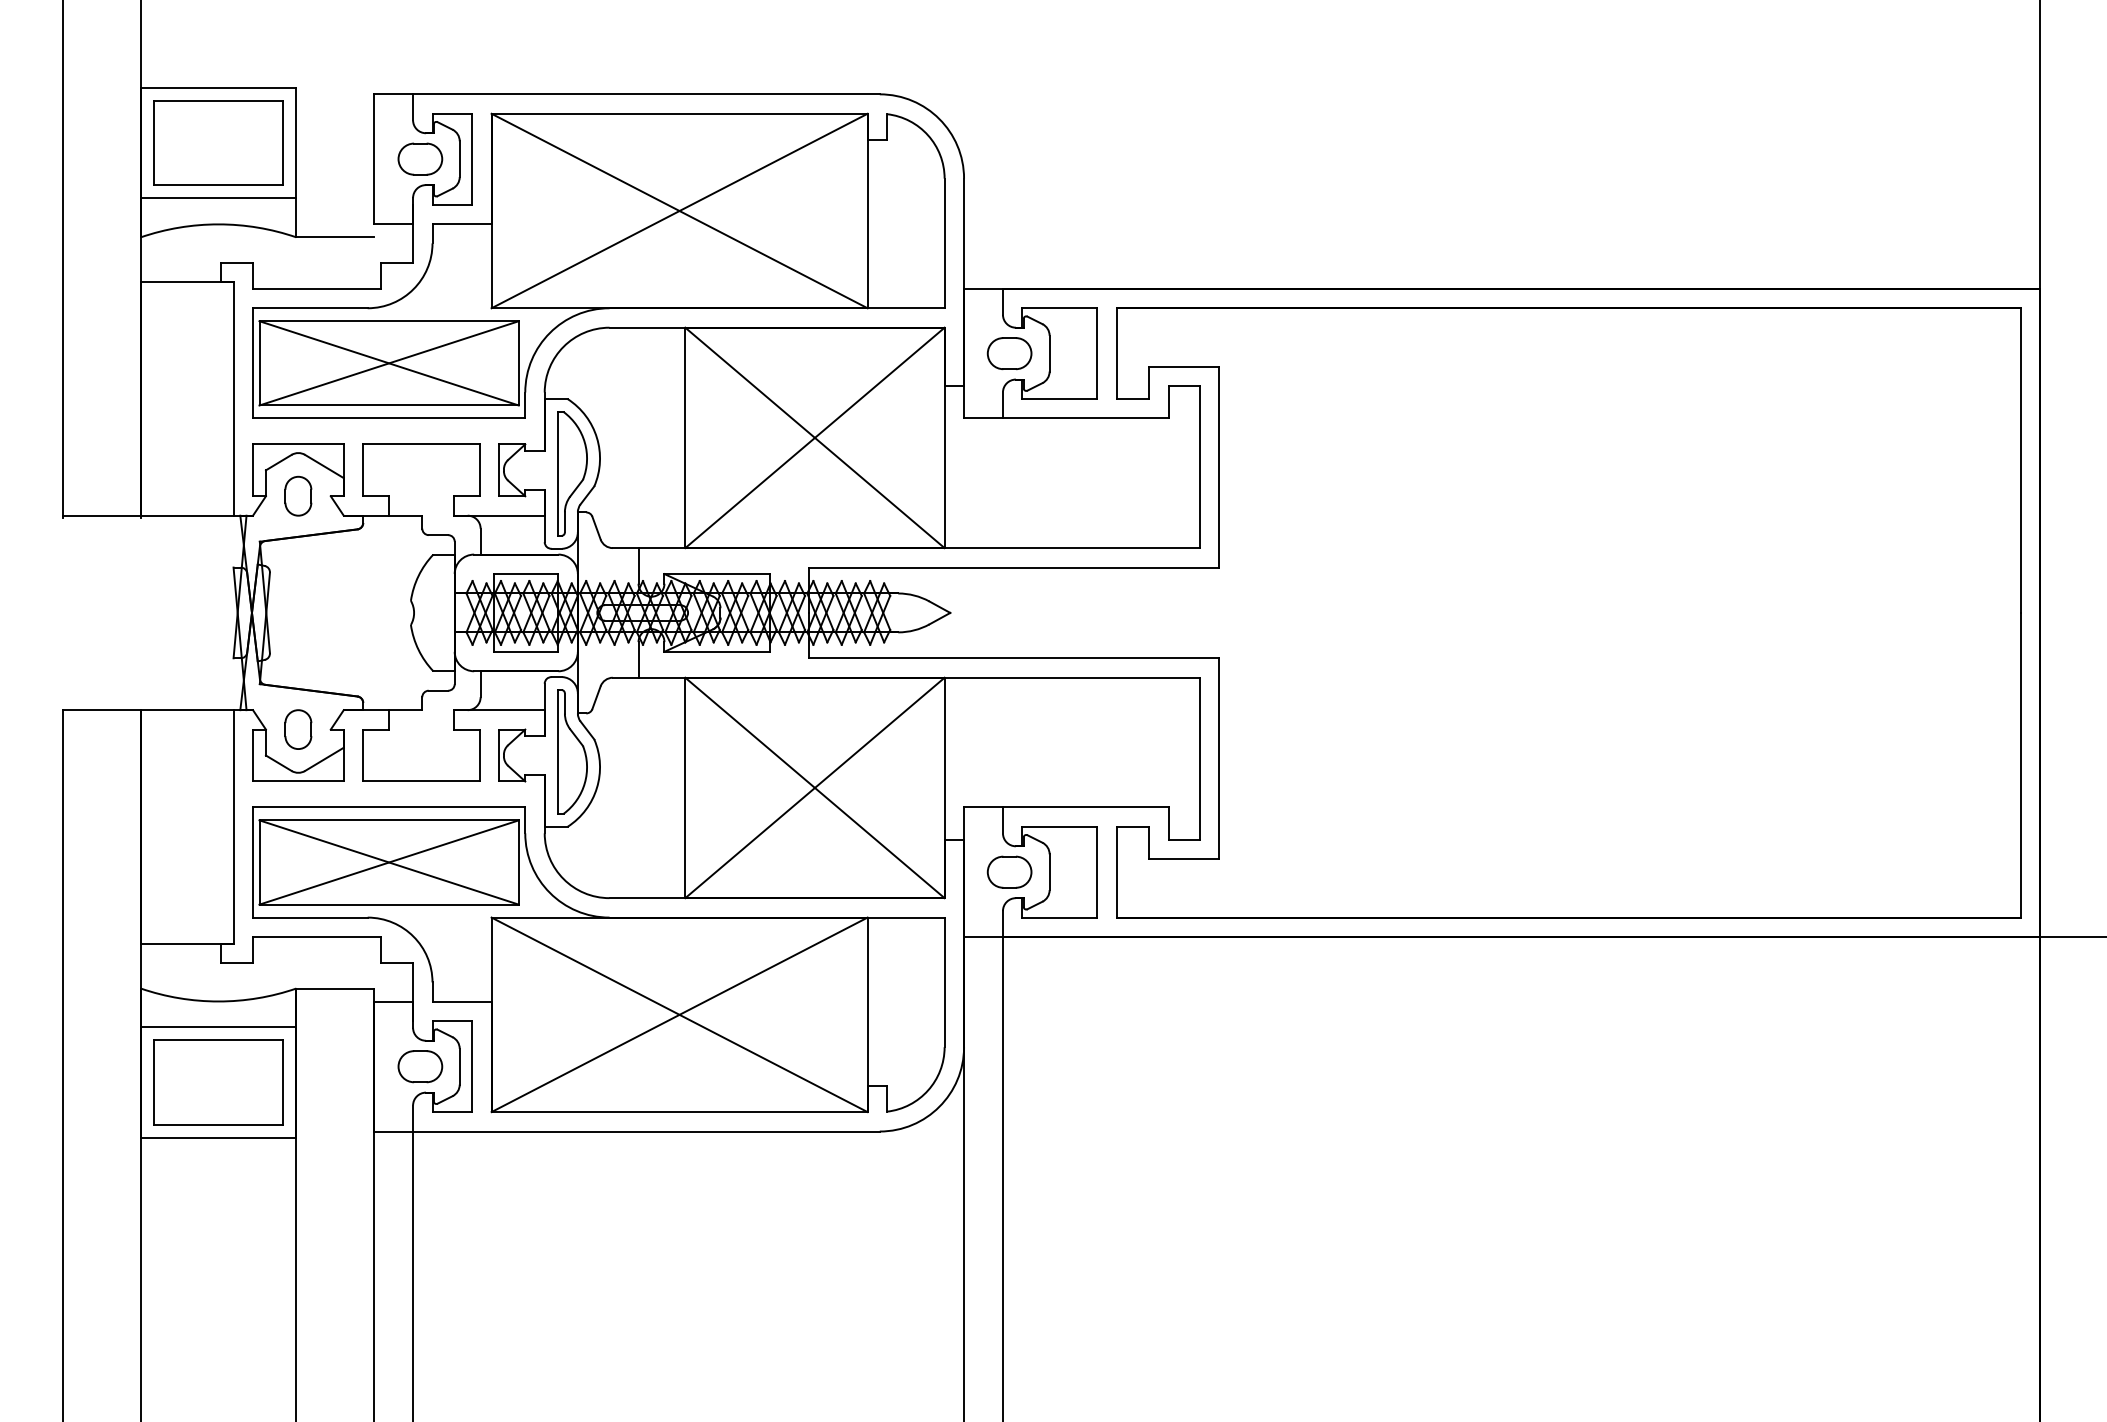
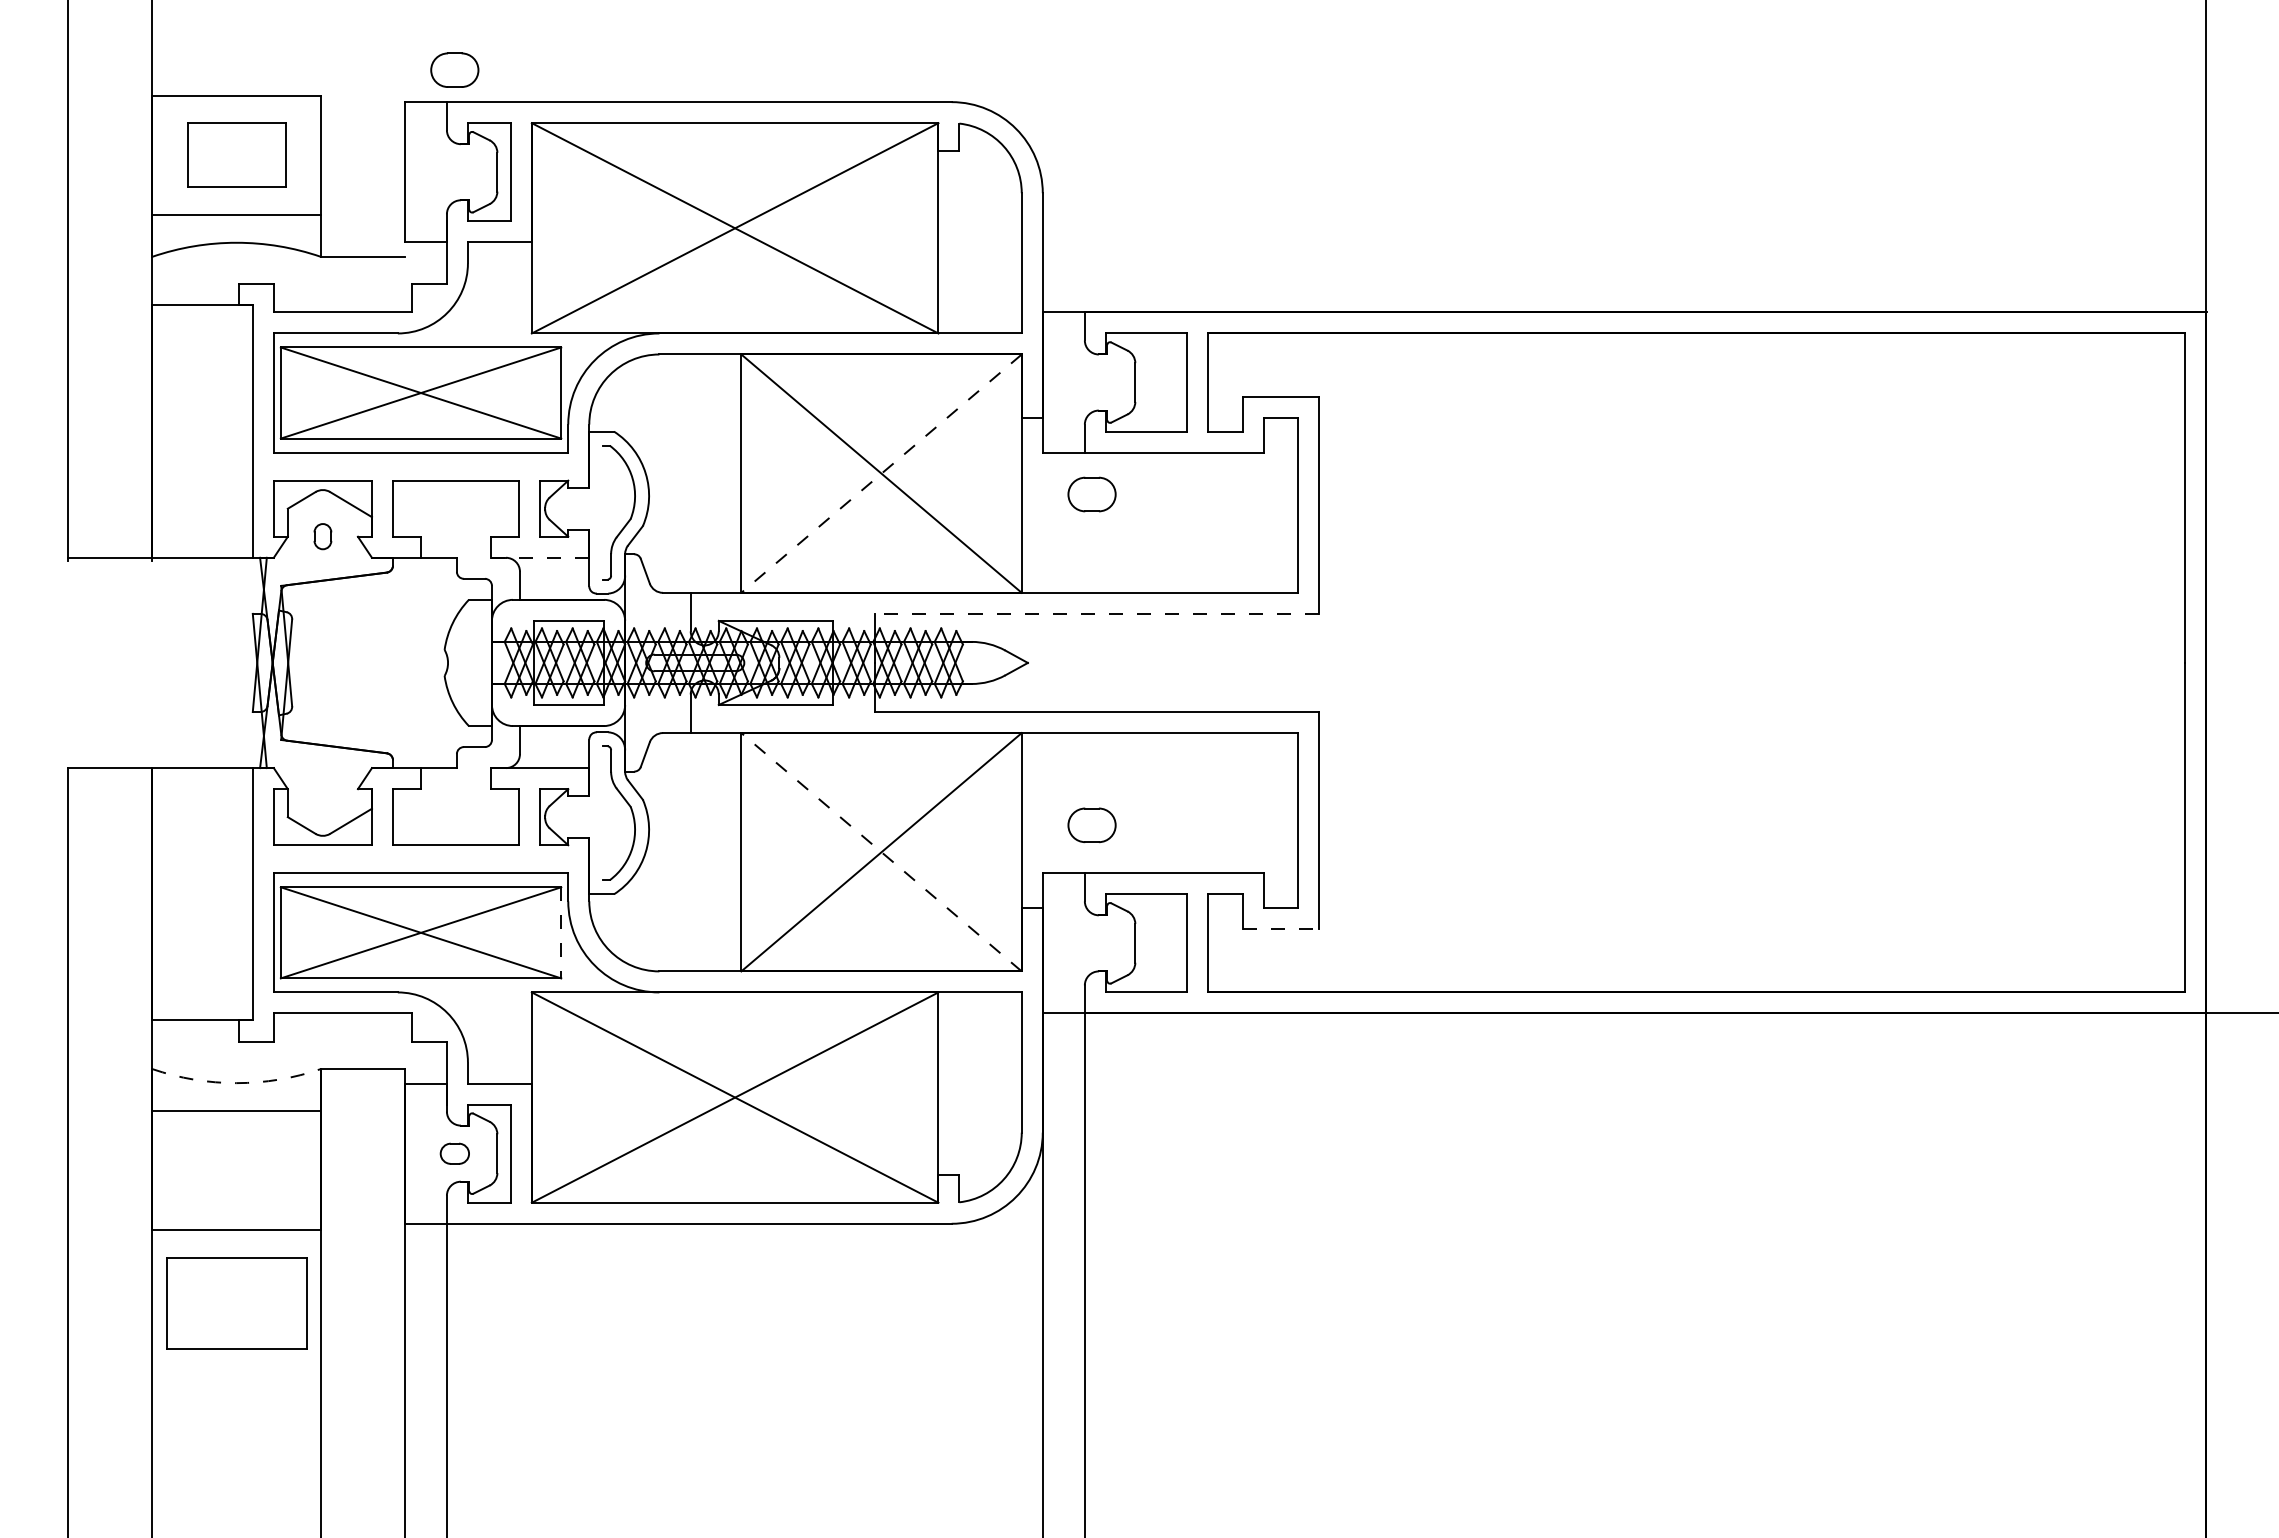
part: (218, 143) -> (236, 155), size x0.7
part: (420, 158) -> (454, 69), moved
part: (1009, 353) -> (1091, 494), moved
line: (814, 438) -> (881, 474), solid -> dashed
line: (557, 473) -> (603, 512), removed
part: (298, 496) -> (322, 536), size x0.6
line: (499, 515) -> (540, 557), solid -> dashed
line: (1013, 567) -> (1096, 613), solid -> dashed
part: (298, 729) -> (322, 788), removed
line: (557, 752) -> (603, 813), removed
line: (814, 787) -> (881, 851), solid -> dashed
line: (1184, 859) -> (1281, 929), solid -> dashed
line: (519, 862) -> (561, 932), solid -> dashed
part: (1009, 872) -> (1091, 825), moved
arc: (218, 1001) -> (236, 1083), solid -> dashed
part: (420, 1066) -> (454, 1153), size x0.6
part: (218, 1082) -> (236, 1303), moved

